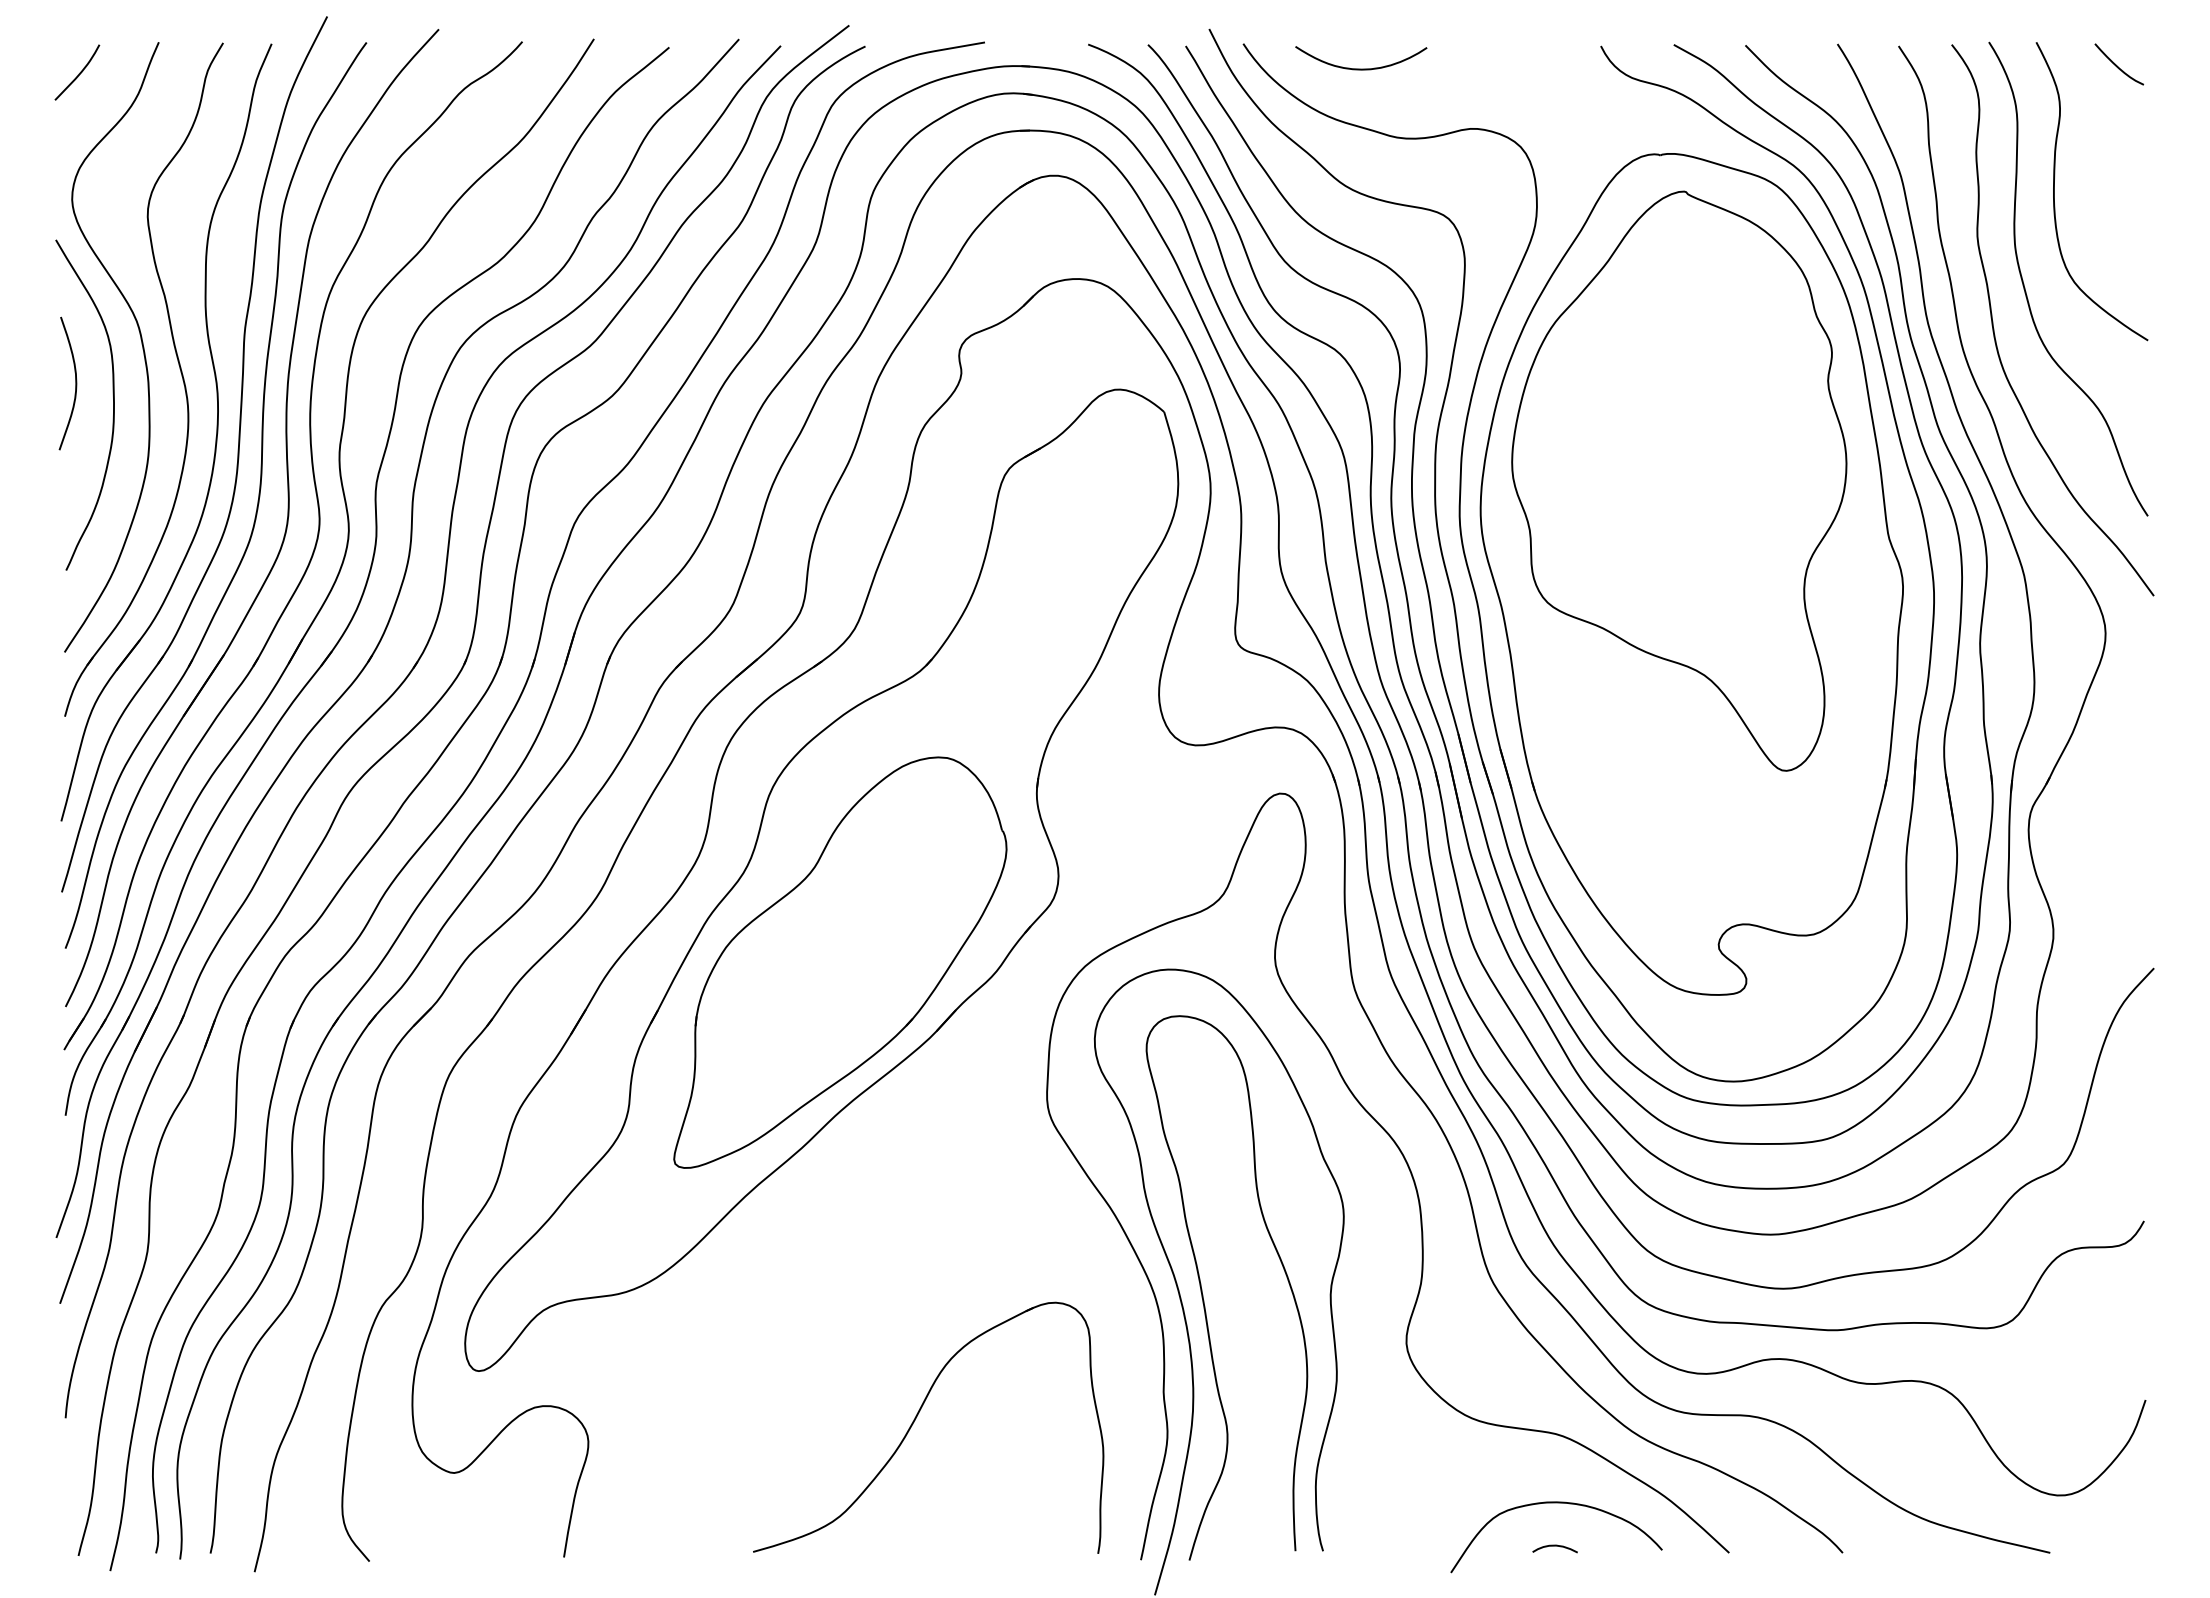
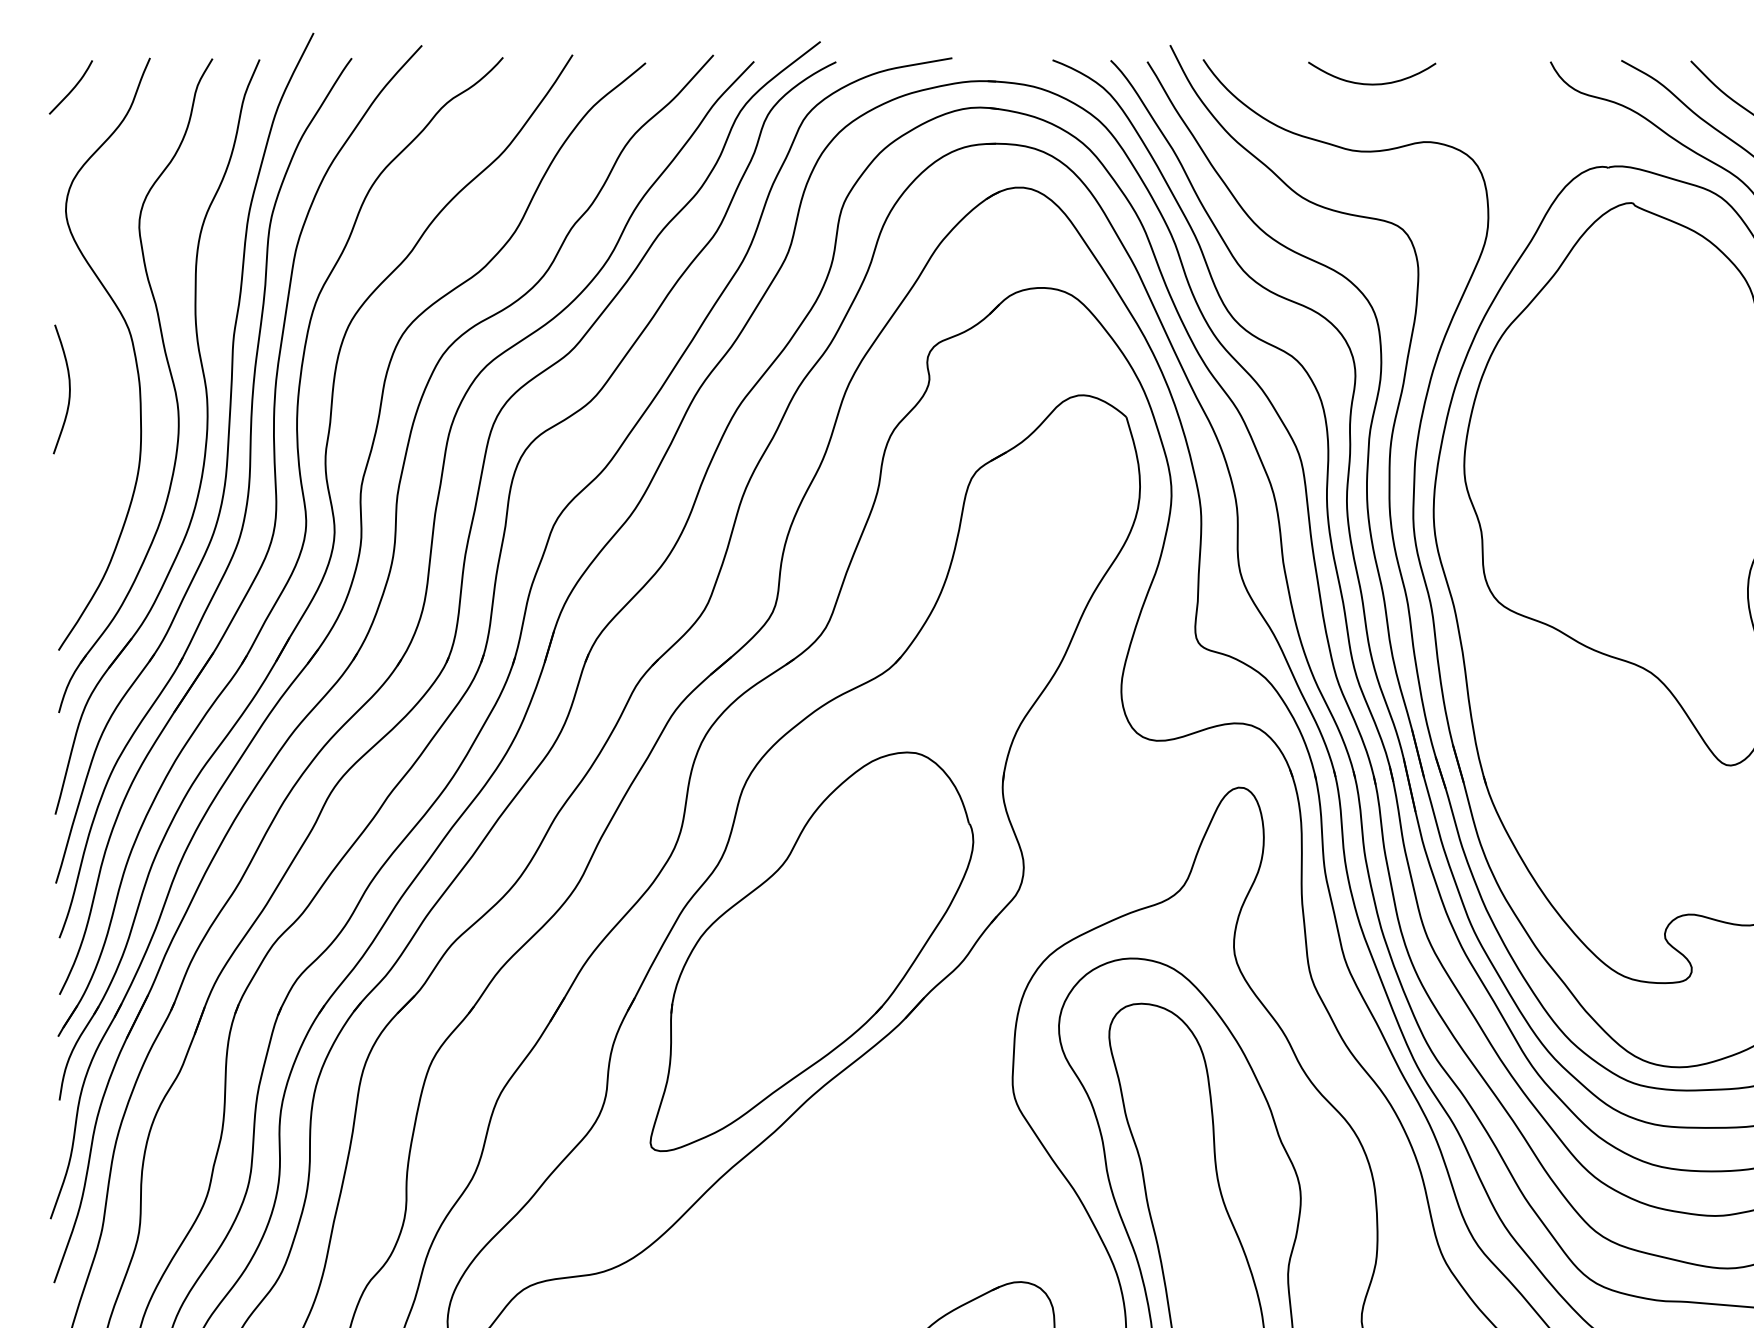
curve: (1361, 68) -> (1372, 83), moved
curve: (113, 404) -> (106, 409), removed

